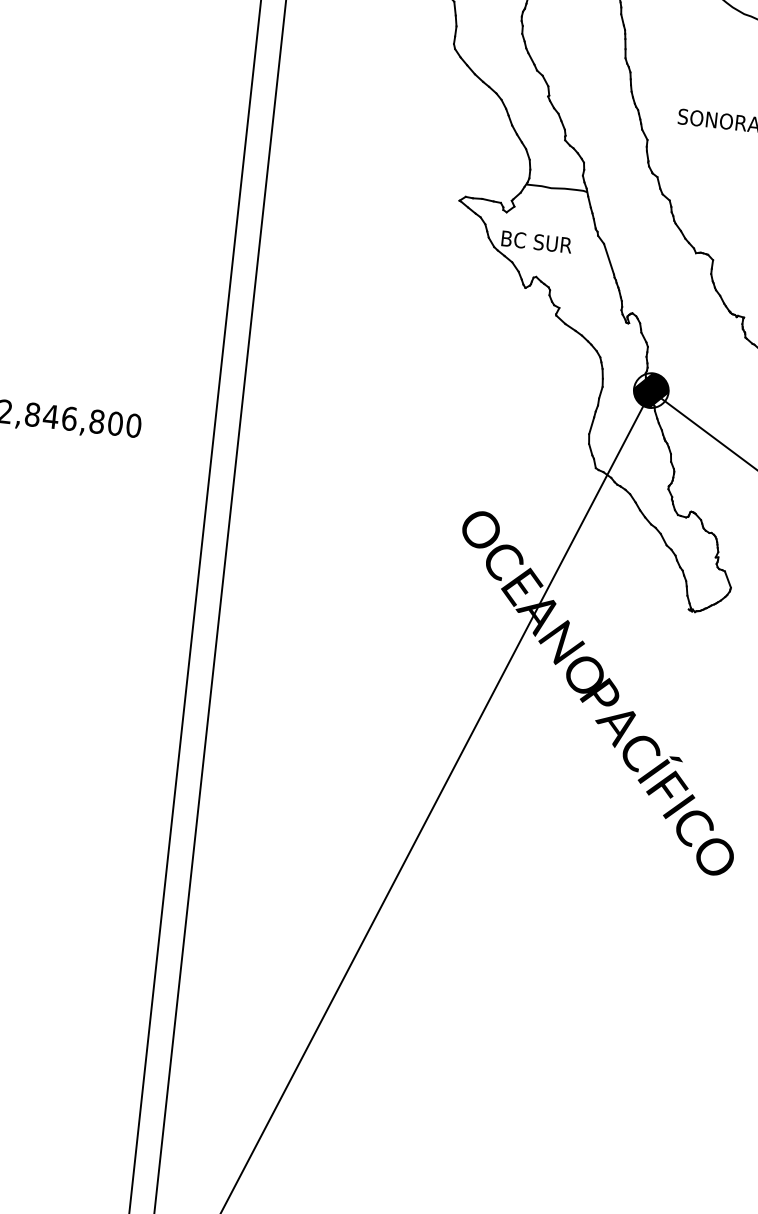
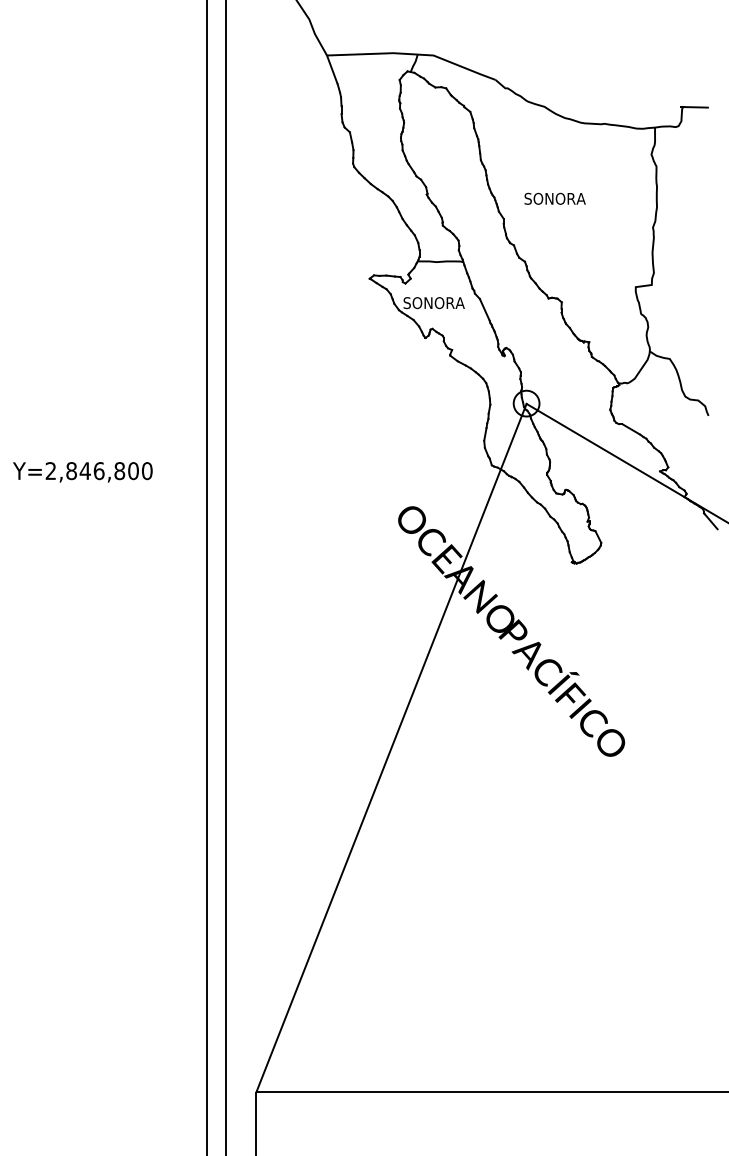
text: (541, 243) -> (433, 303), BC SUR -> SONORA
hatch: (651, 390) -> (526, 403), removed

